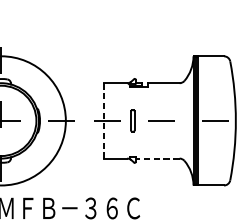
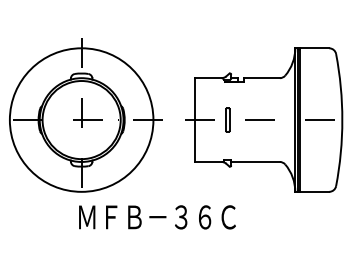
line: (103, 121) -> (195, 120), dashed -> solid
line: (157, 158) -> (255, 161), dashed -> solid

